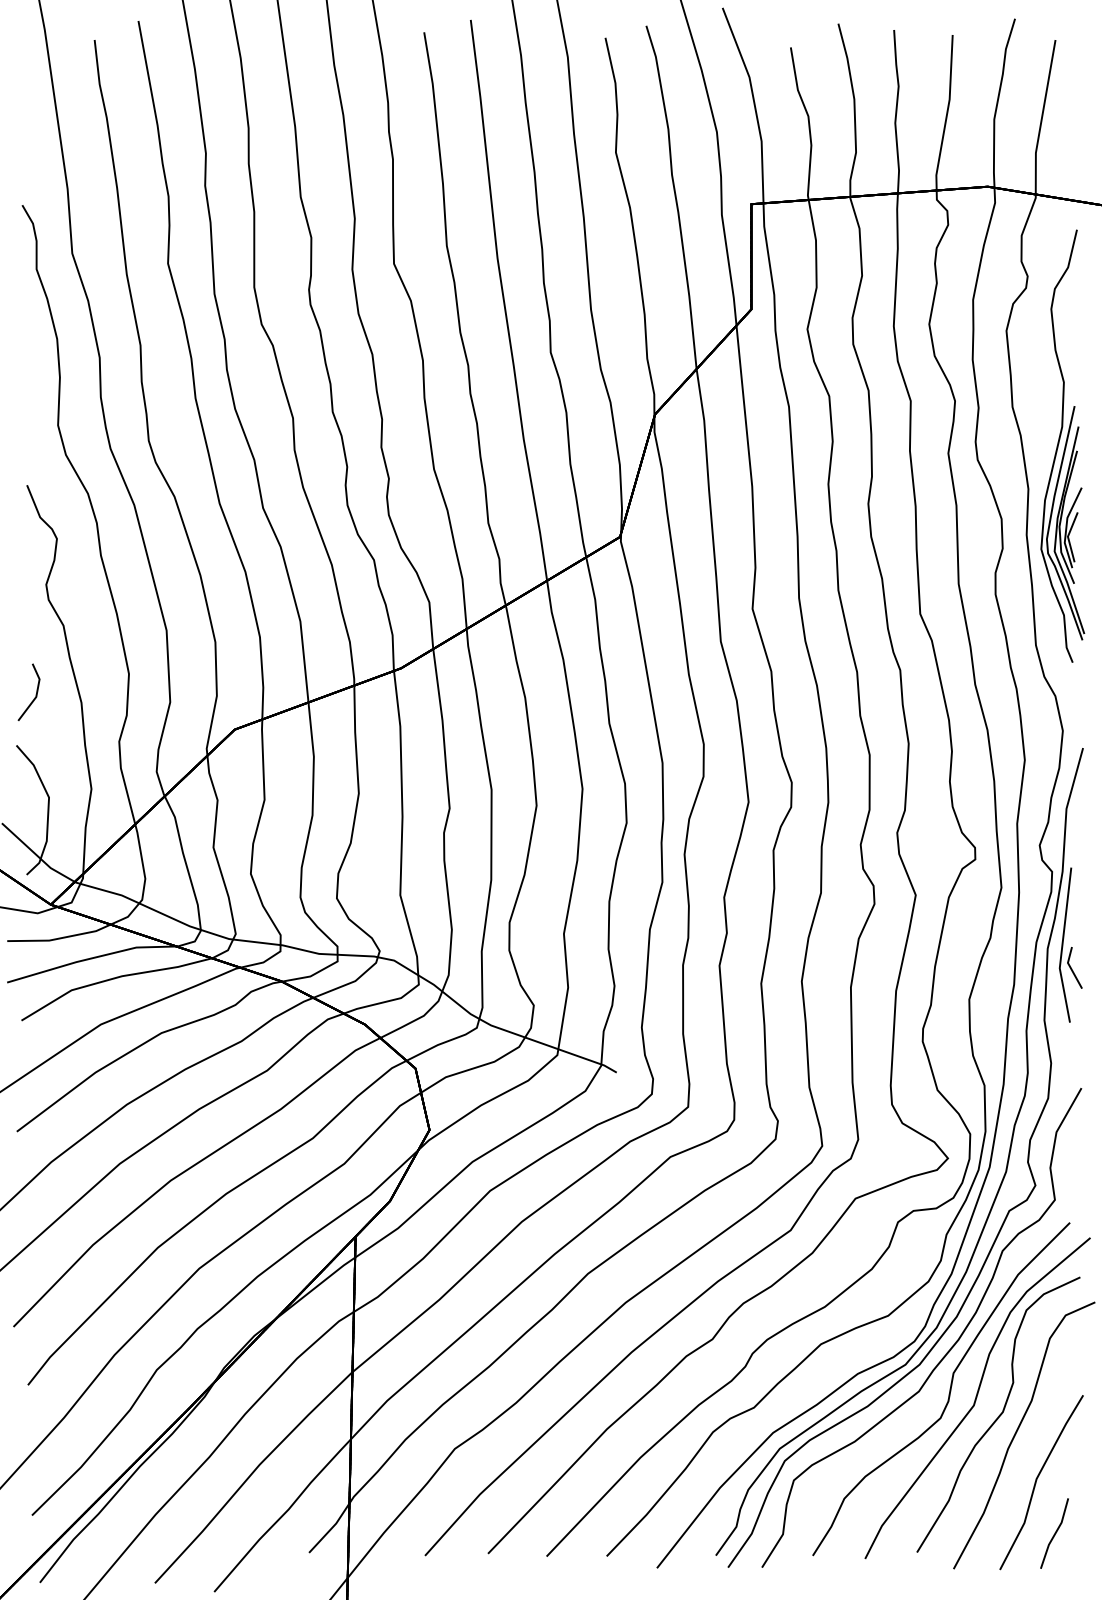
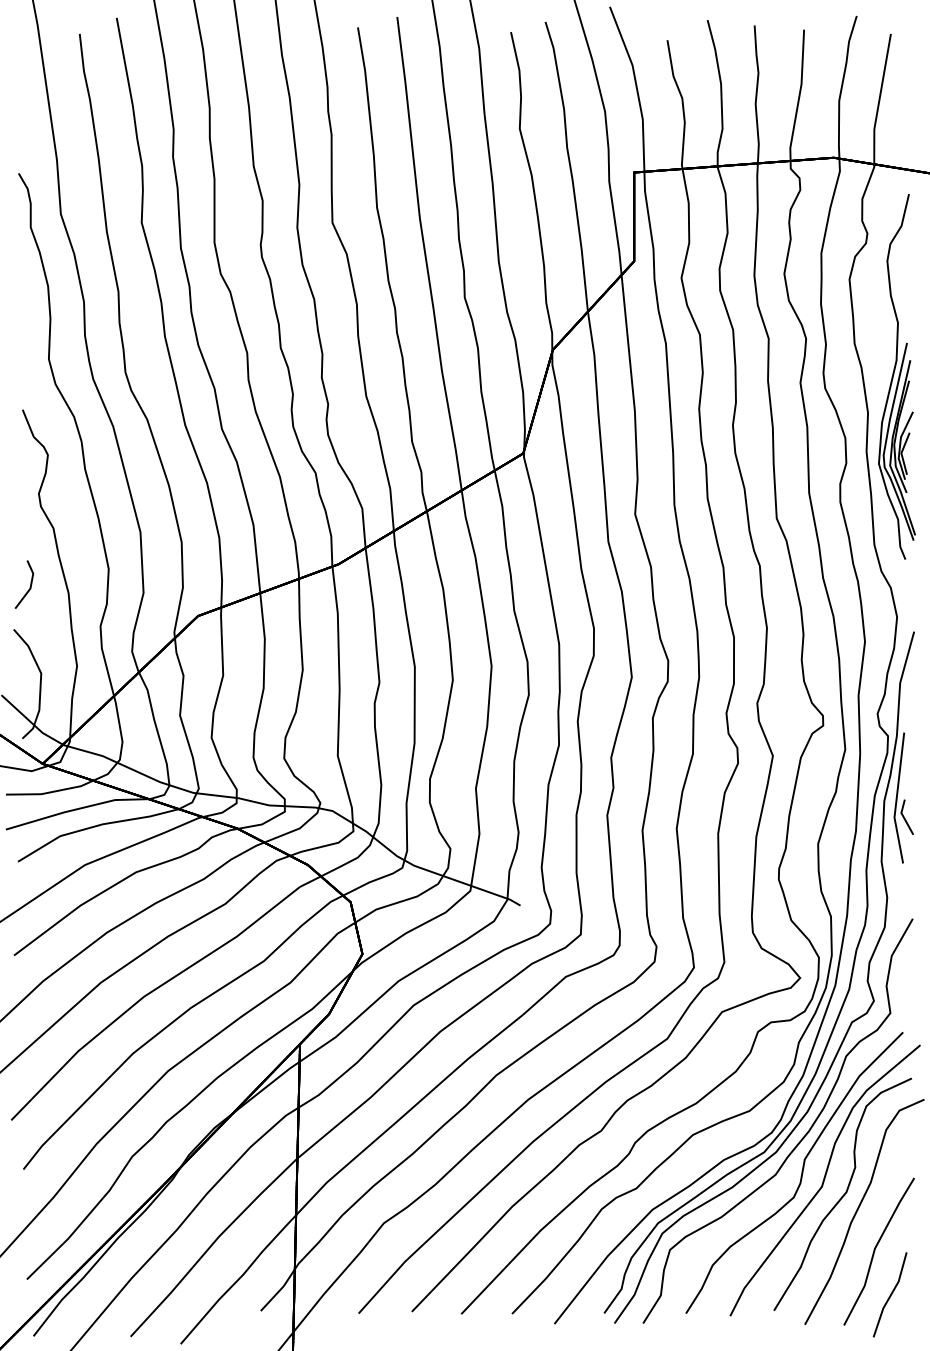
part: (1054, 1533) -> (890, 1294), size x1.43

